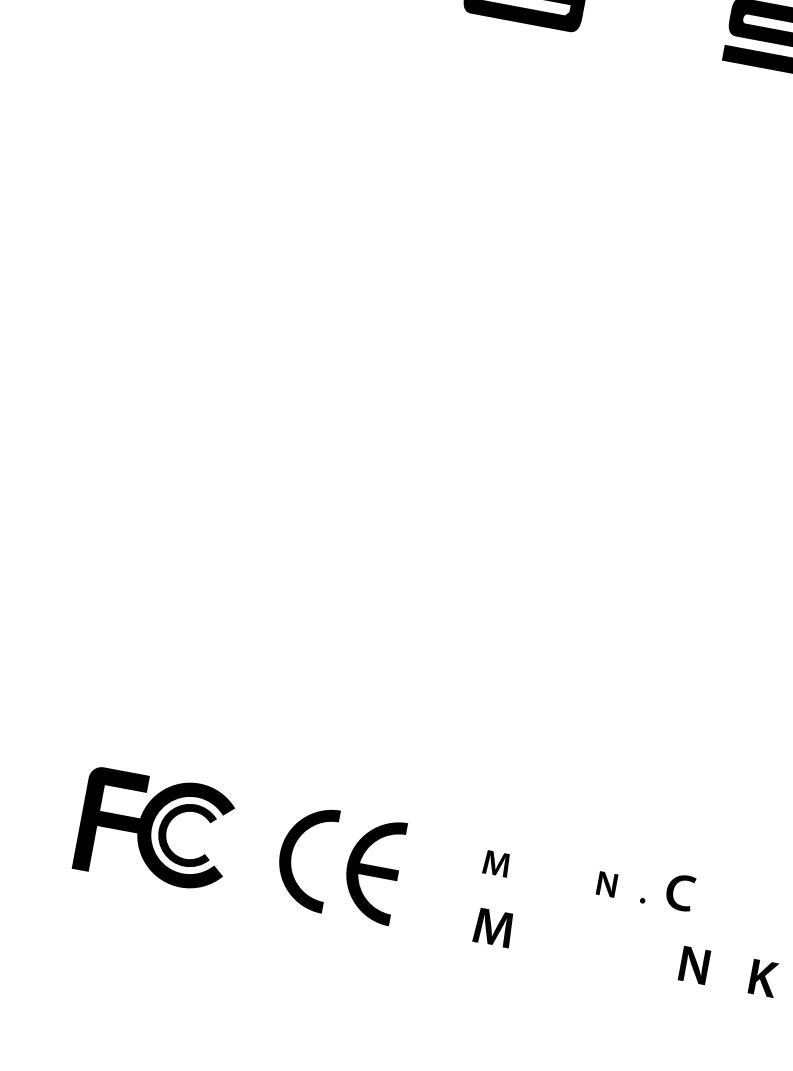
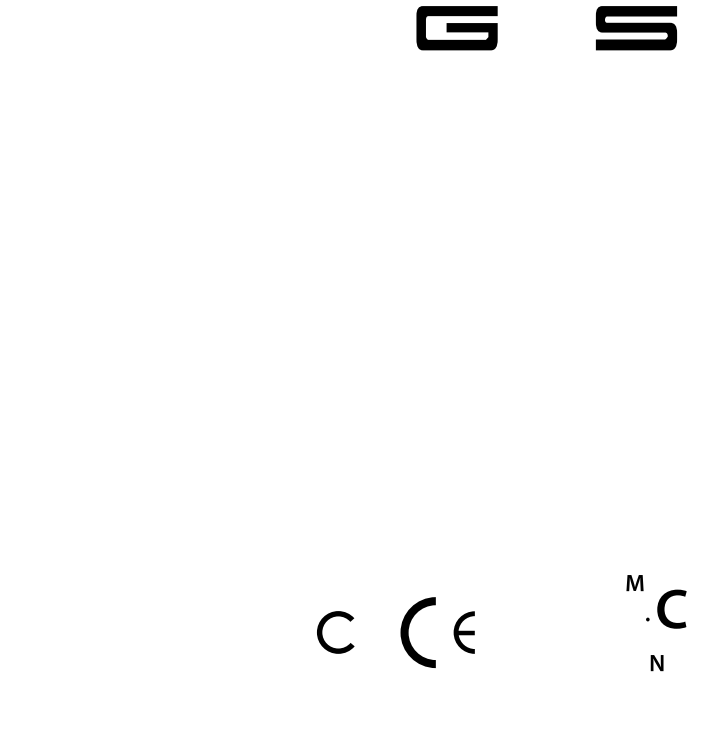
fill: (155, 829) -> (314, 632), removed
part: (495, 864) -> (634, 583), moved
part: (371, 869) -> (463, 632), size x0.6
part: (606, 884) -> (656, 663), moved
part: (679, 892) -> (671, 609), size x1.6
fill: (493, 926) -> (551, 655), removed
fill: (694, 964) -> (690, 655), removed

